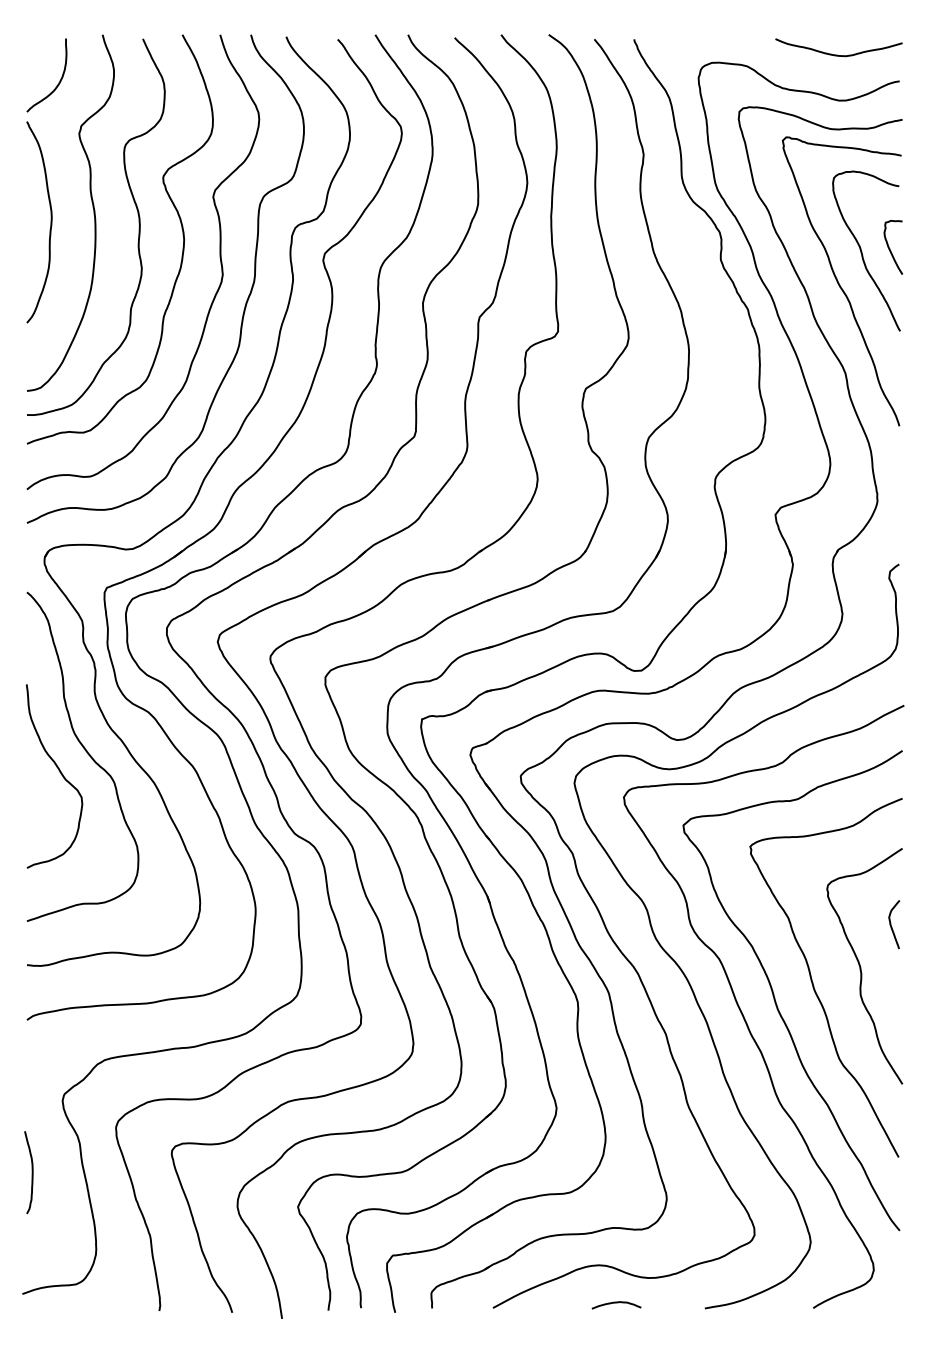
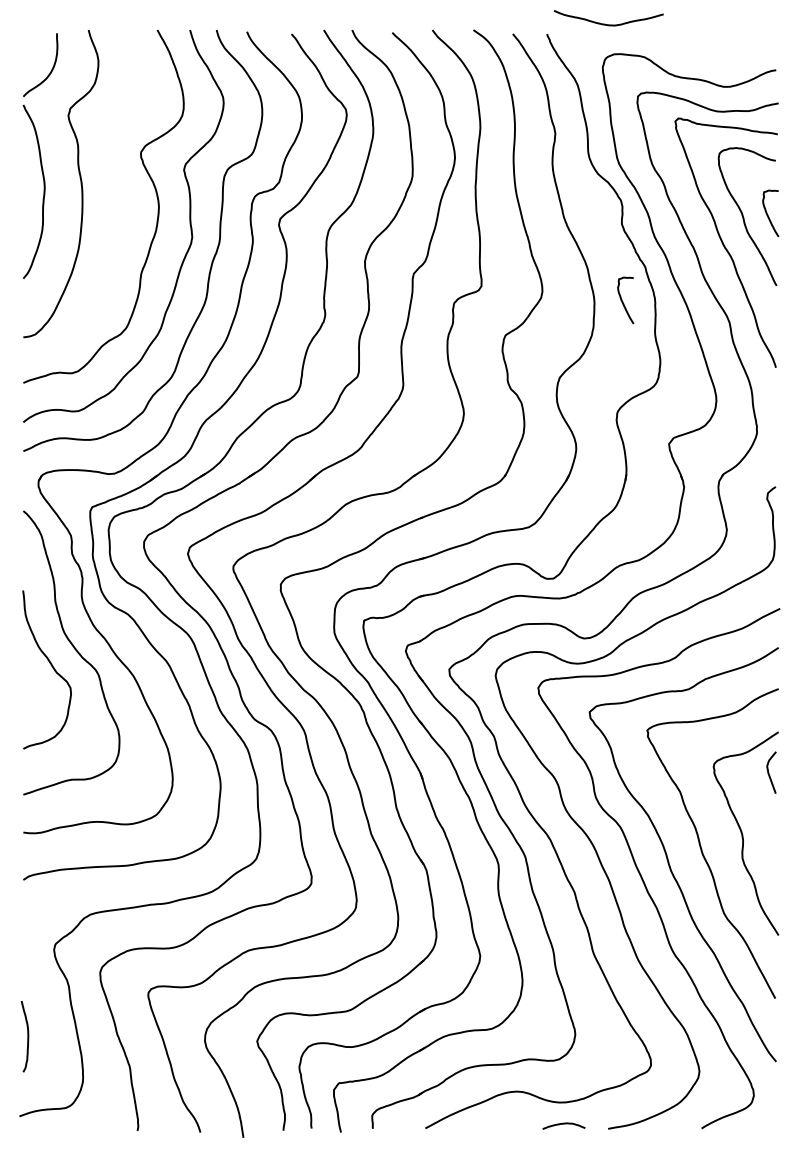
curve: (835, 53) -> (605, 23), moved
curve: (138, 226) -> (119, 195), removed
curve: (722, 349) -> (623, 301), added
curve: (891, 924) -> (769, 772), moved
curve: (31, 1172) -> (27, 1036), moved
curve: (616, 1303) -> (563, 1124), moved

